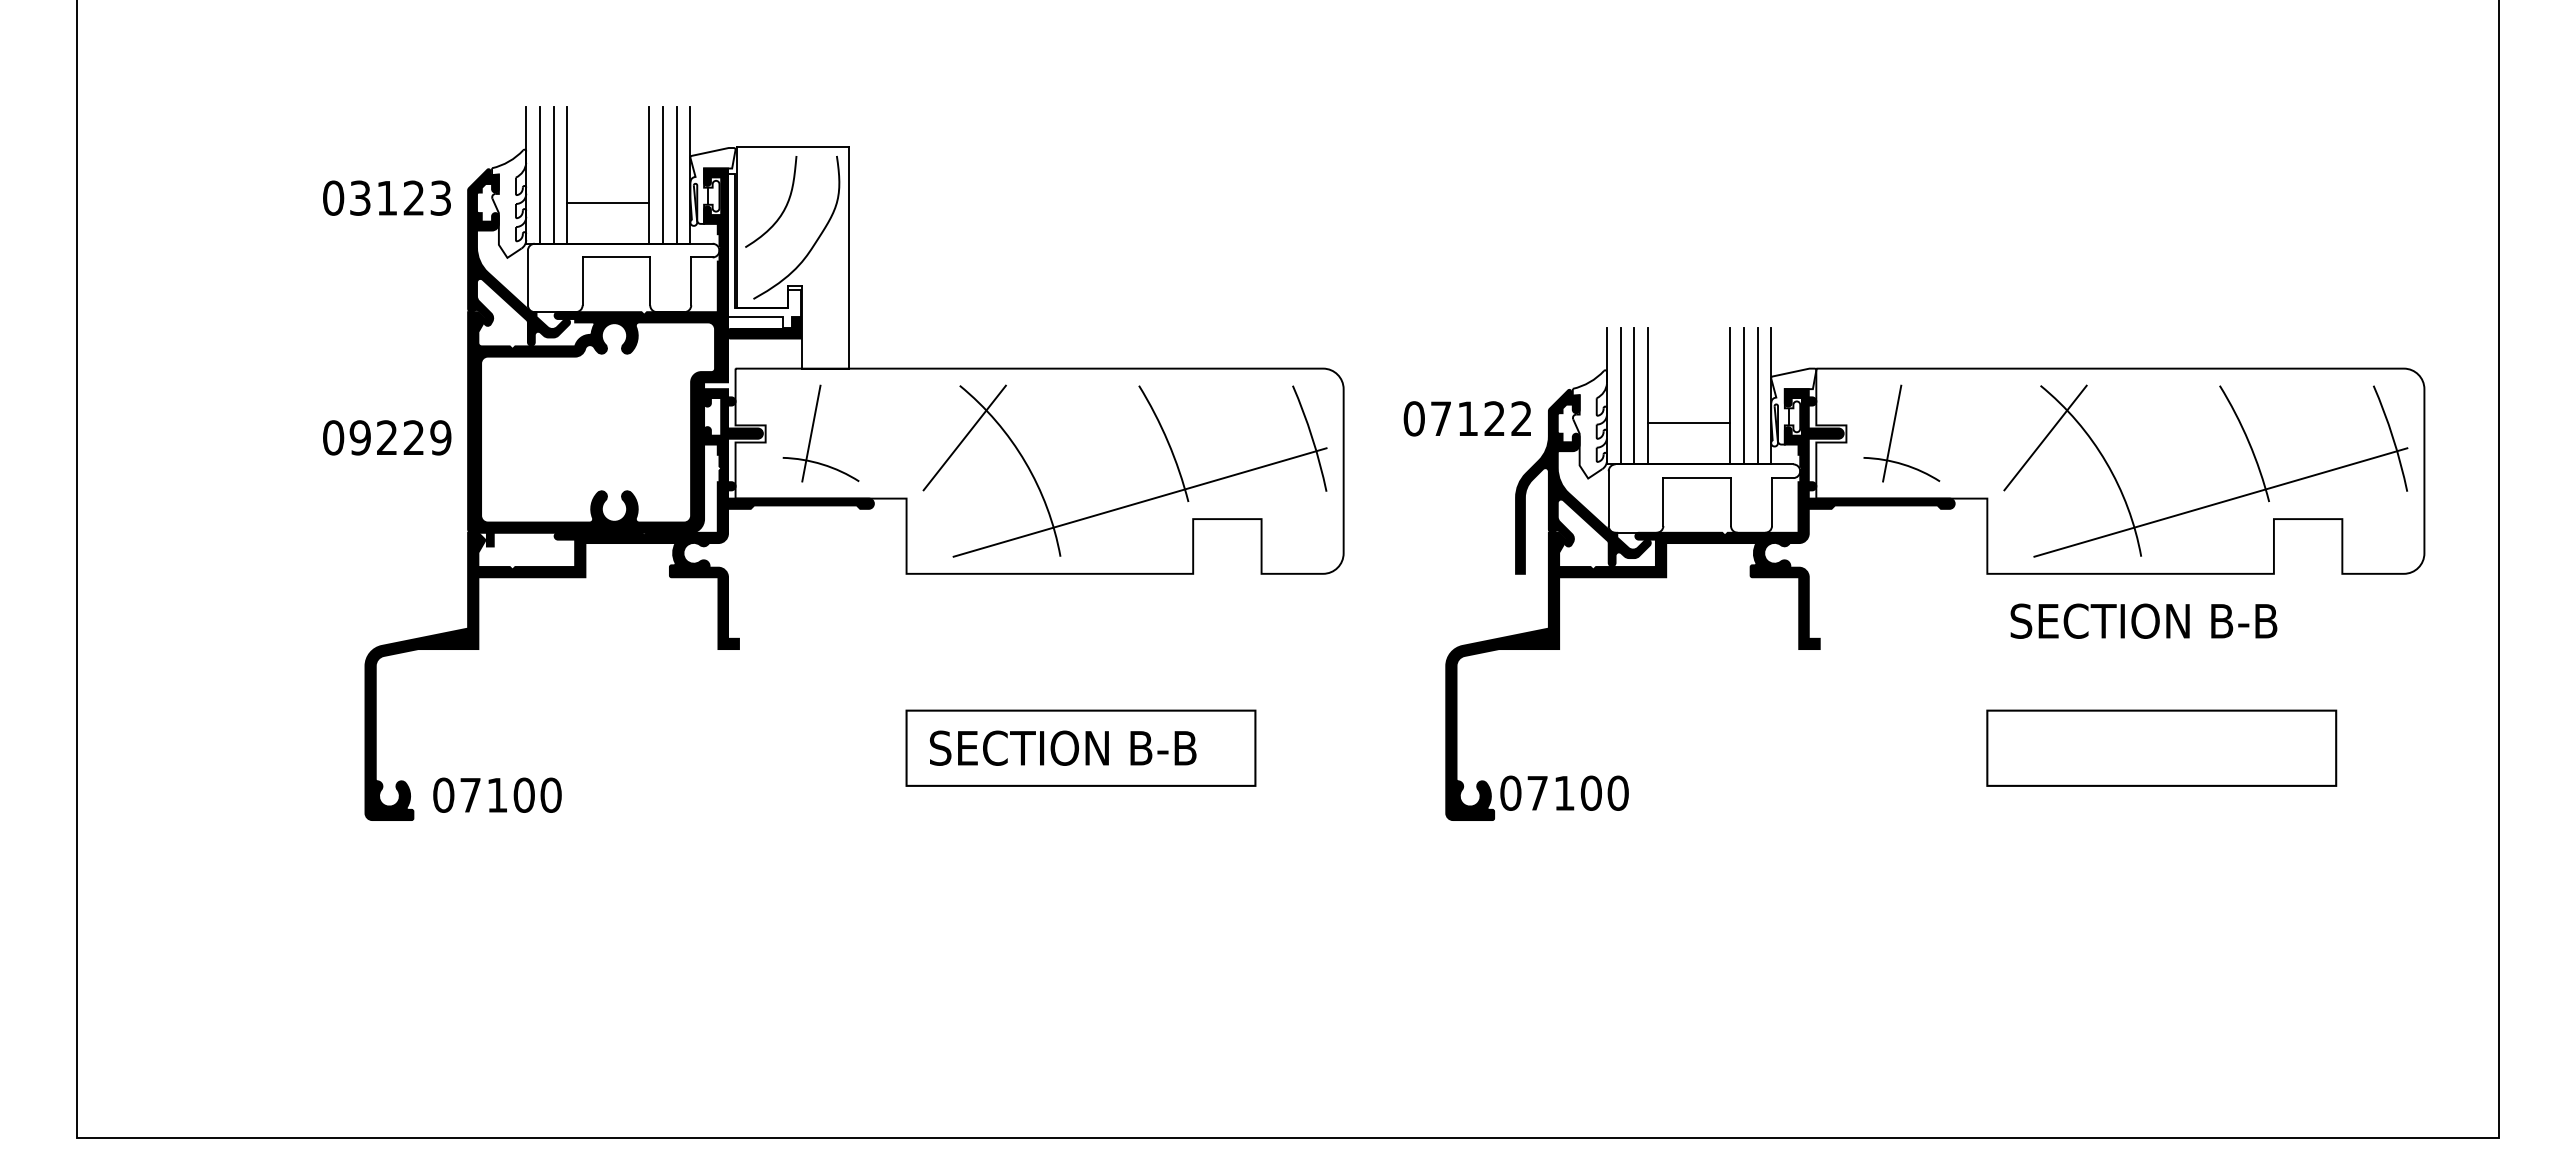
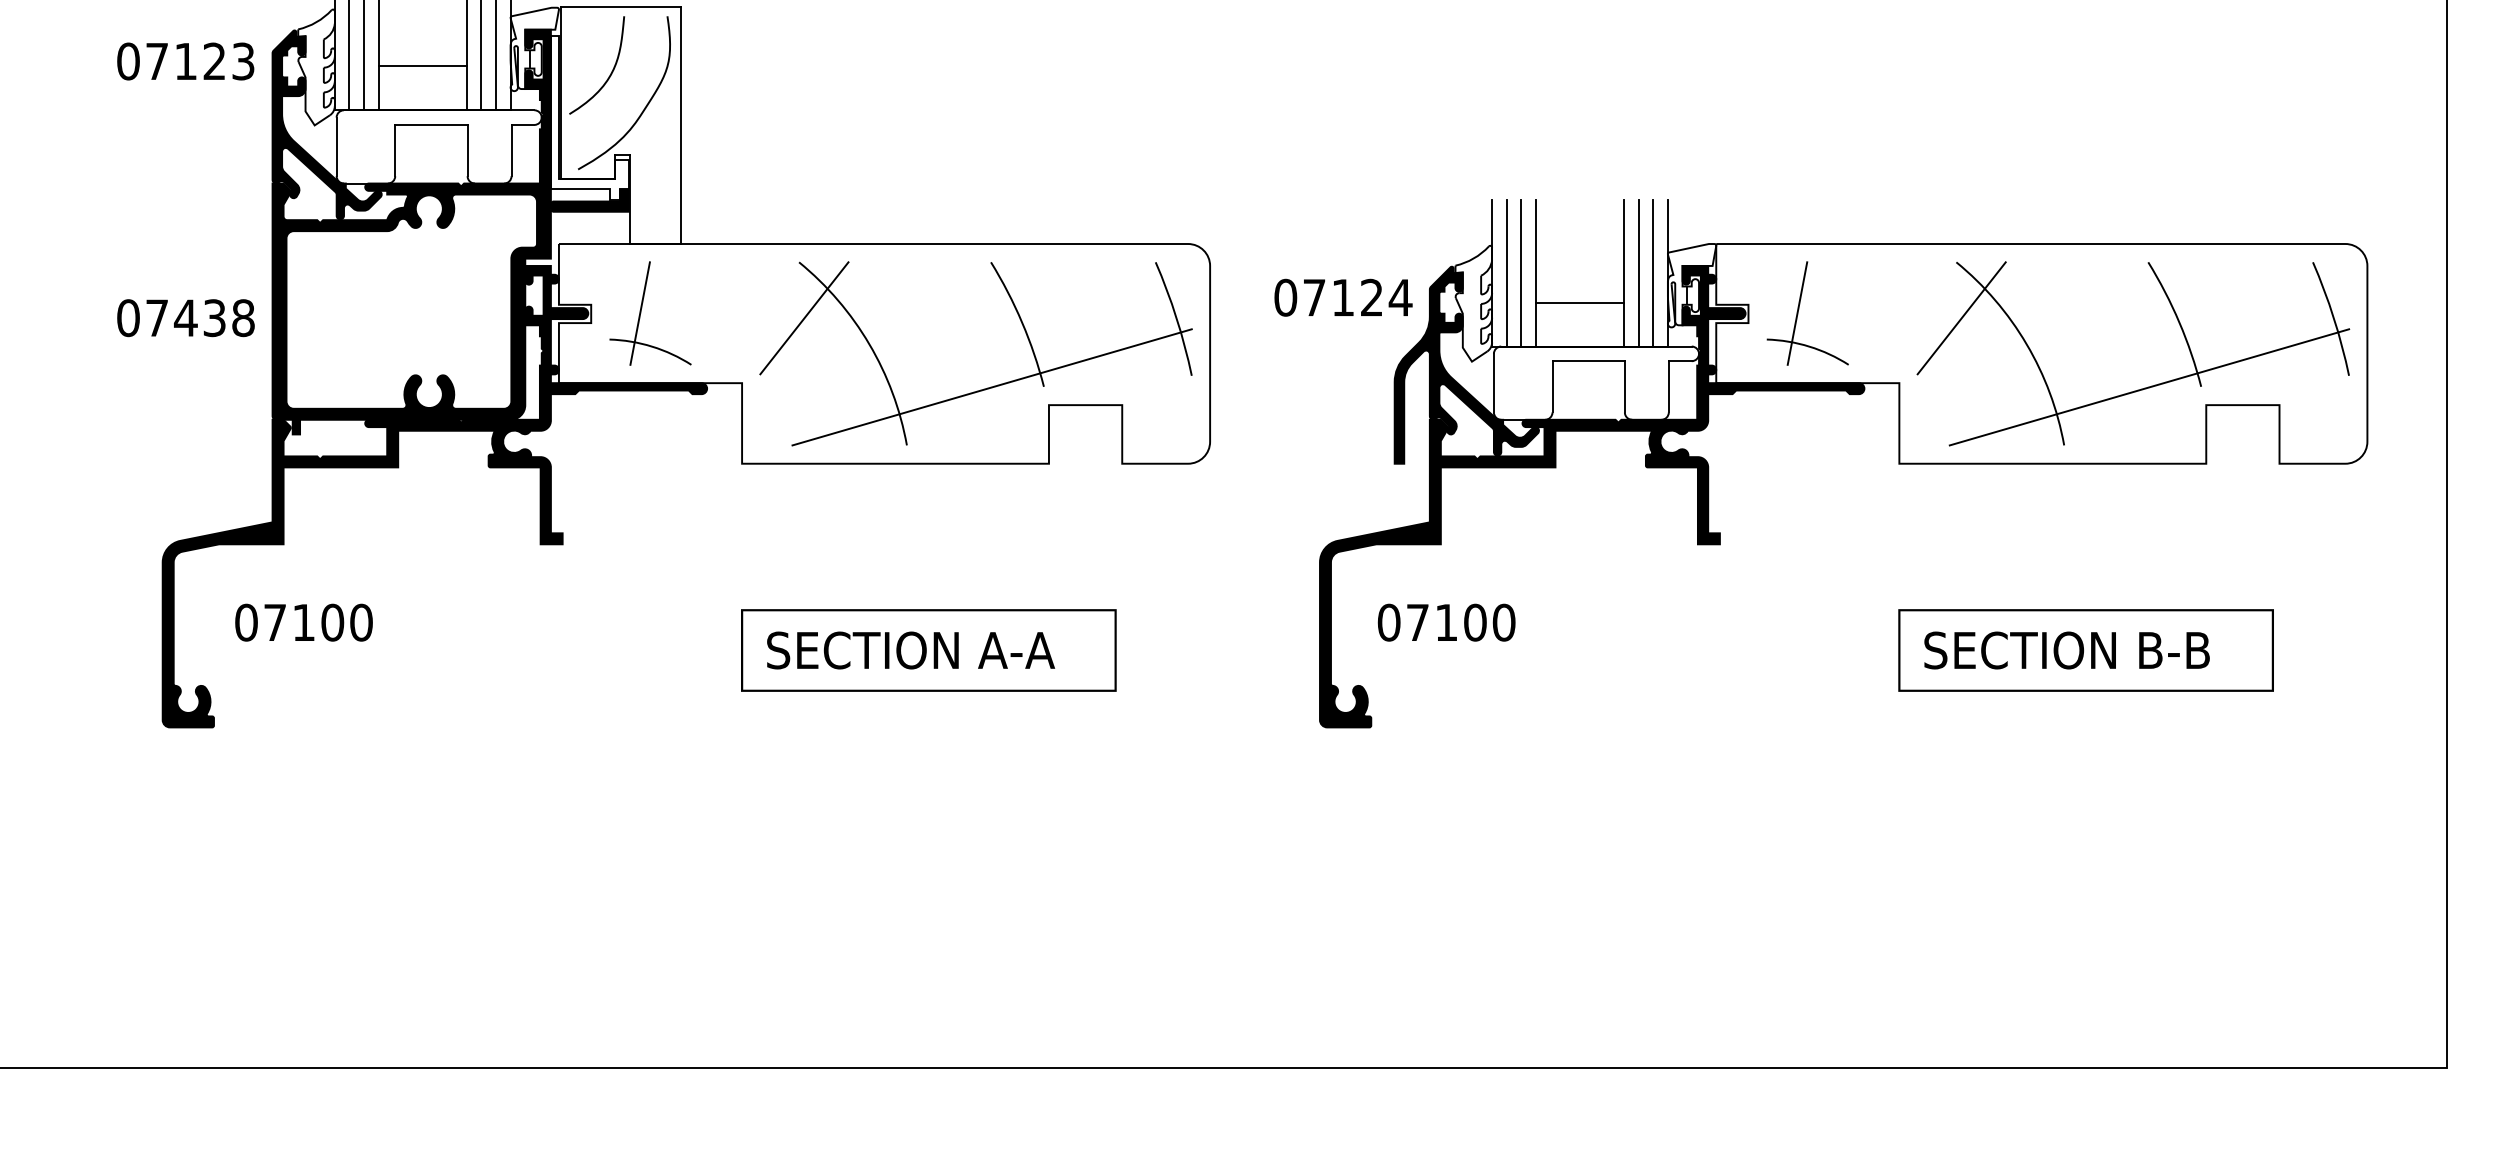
text: (360, 197) -> (157, 60), 03123 -> 07123
text: (1521, 418) -> (1400, 297), 07122 -> 07124
text: (400, 437) -> (200, 317), 09229 -> 07438
text: (2143, 620) -> (2066, 649), moved
text: (1162, 748) -> (1016, 650), SECTION B-B -> SECTION A-A
text: (1564, 792) -> (1446, 621), moved
text: (497, 794) -> (304, 621), moved

